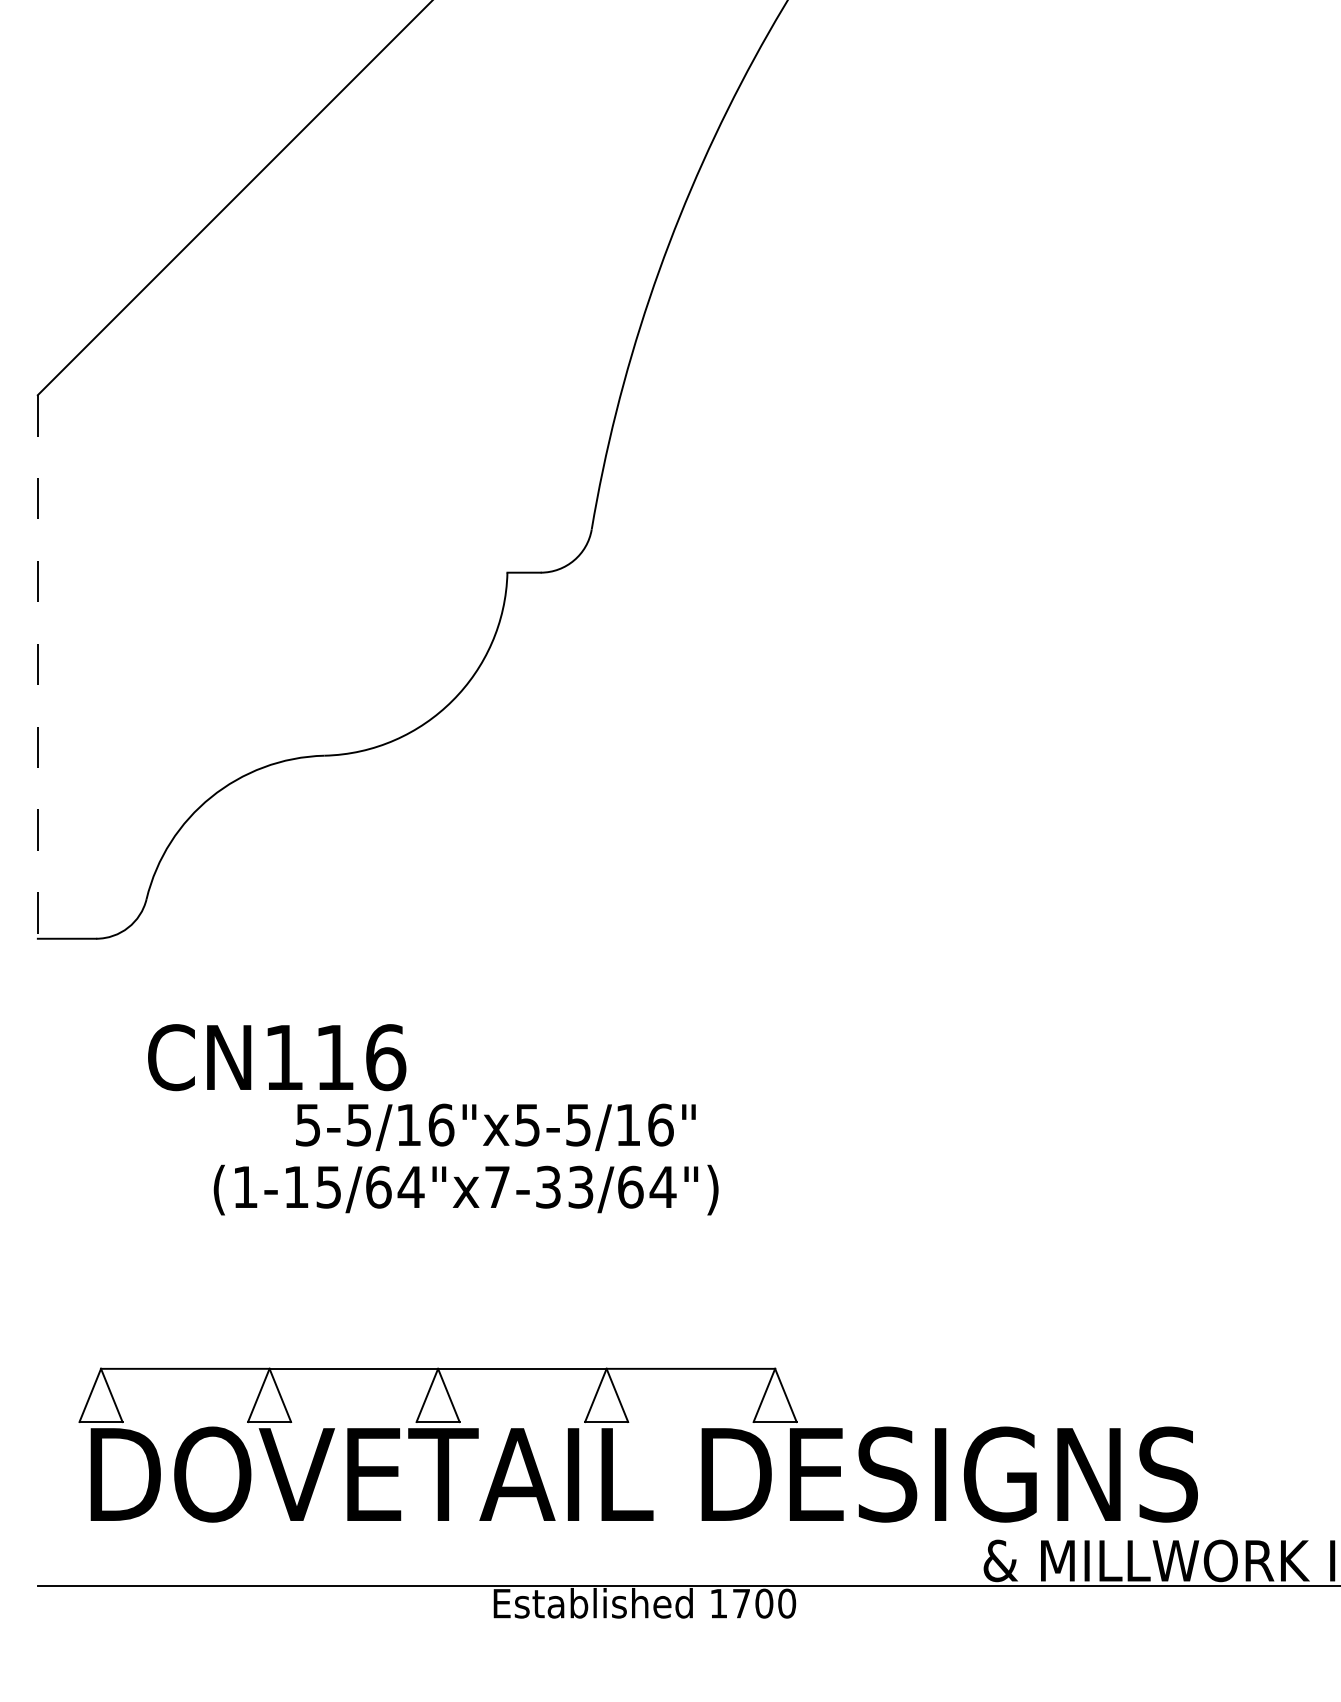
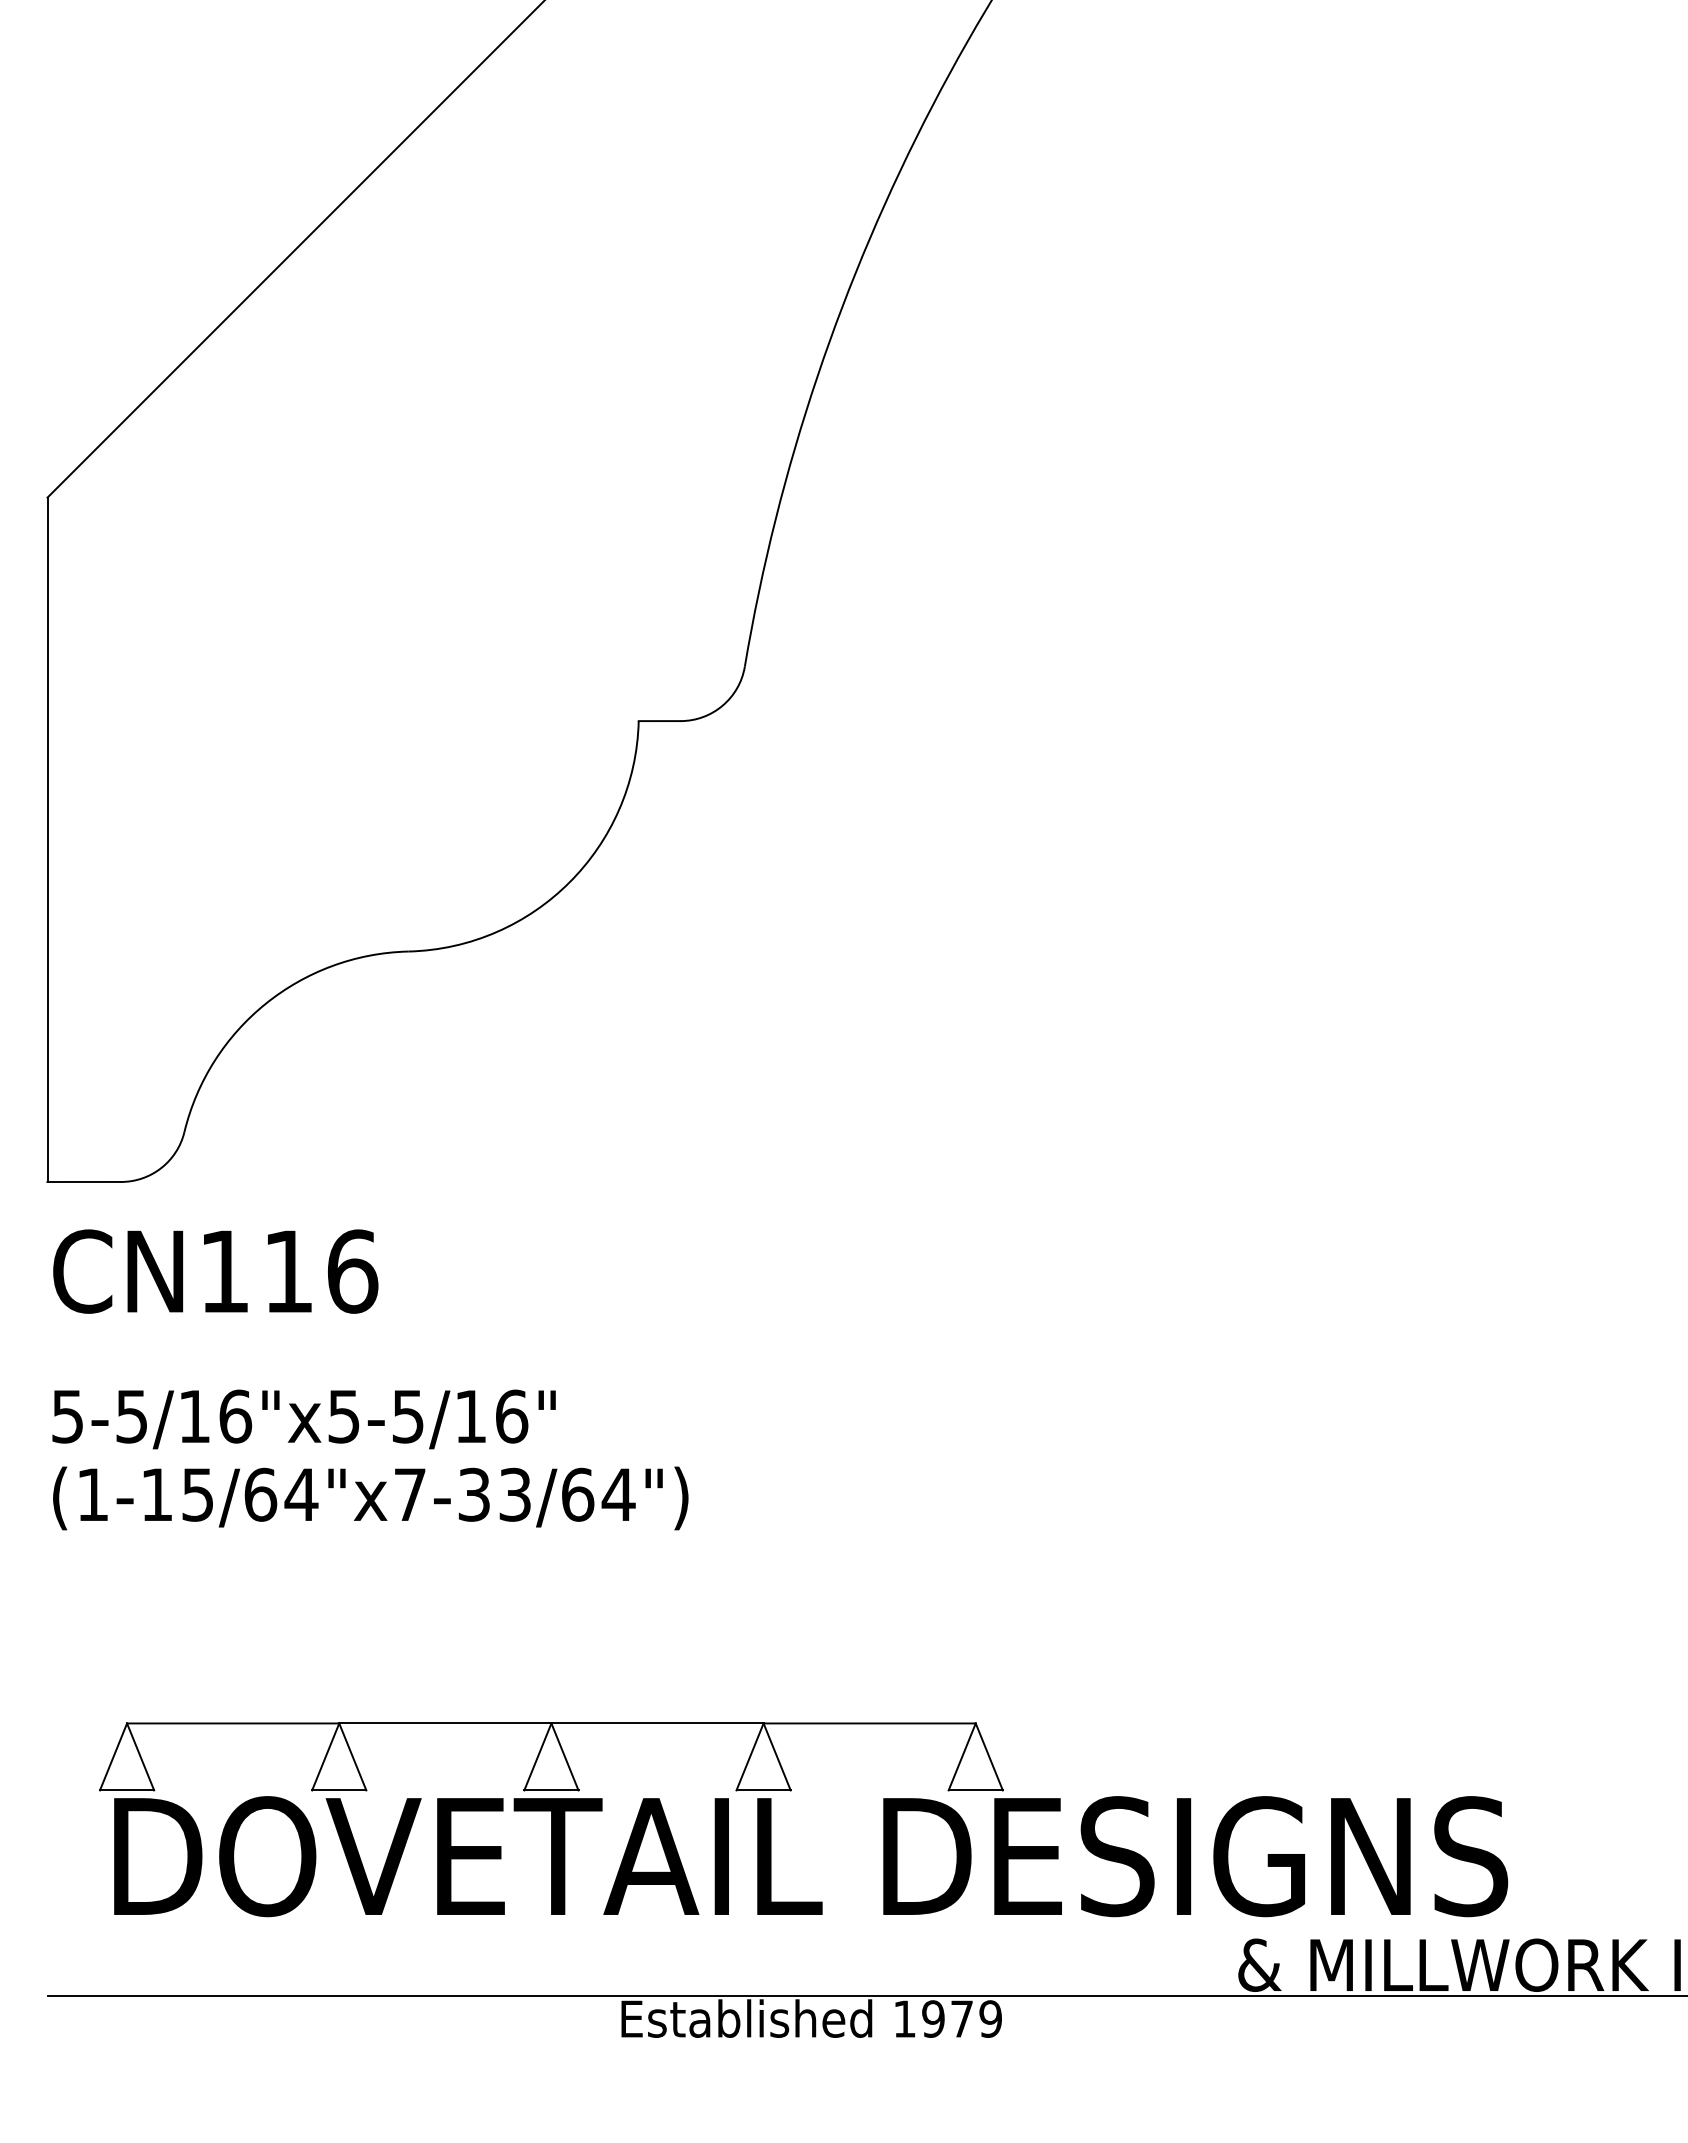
line: (37, 667) -> (47, 840), dashed -> solid
text: (276, 1057) -> (215, 1271), moved
text: (495, 1127) -> (303, 1419), moved
text: (465, 1190) -> (370, 1498), moved
text: (764, 1603) -> (962, 2018), 1700 -> 1979

